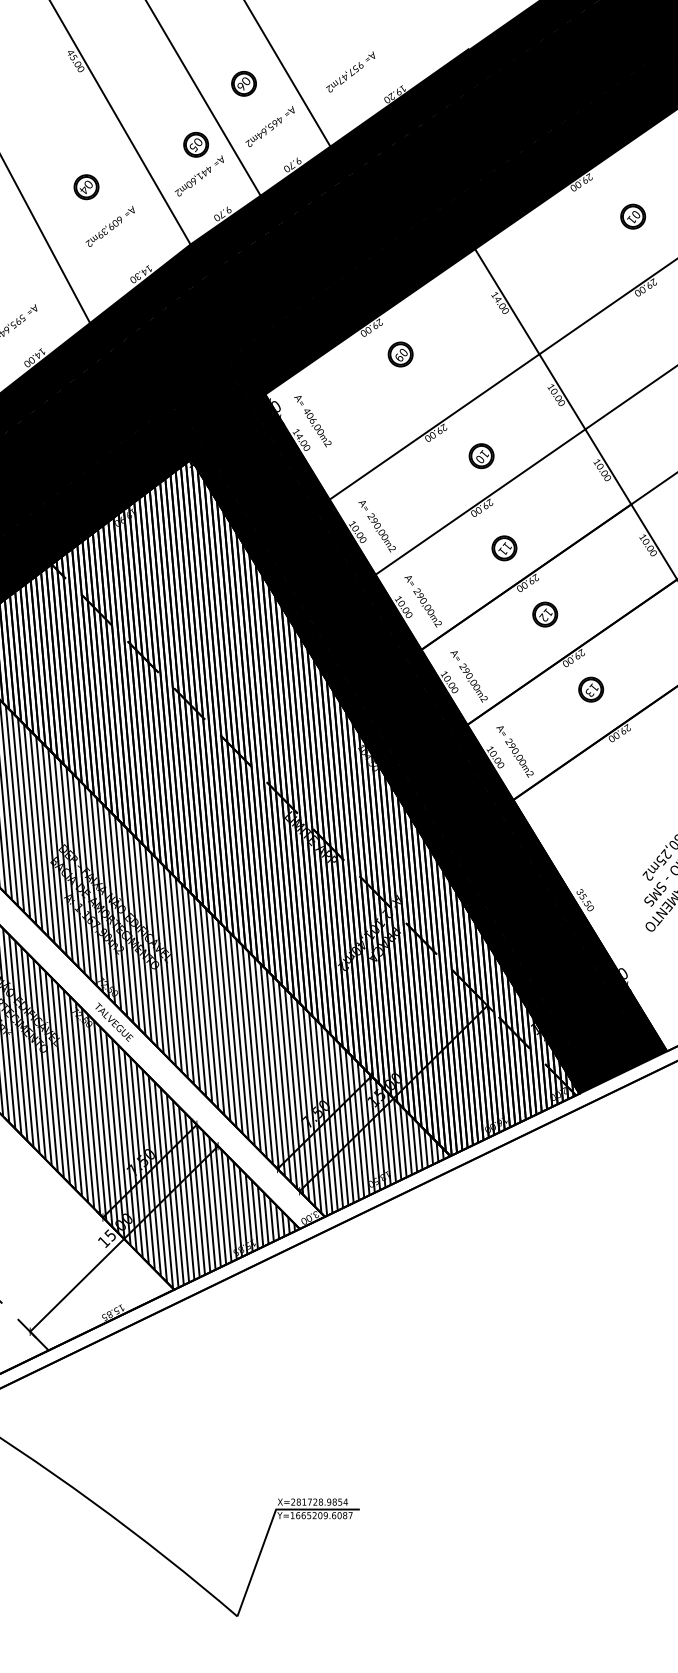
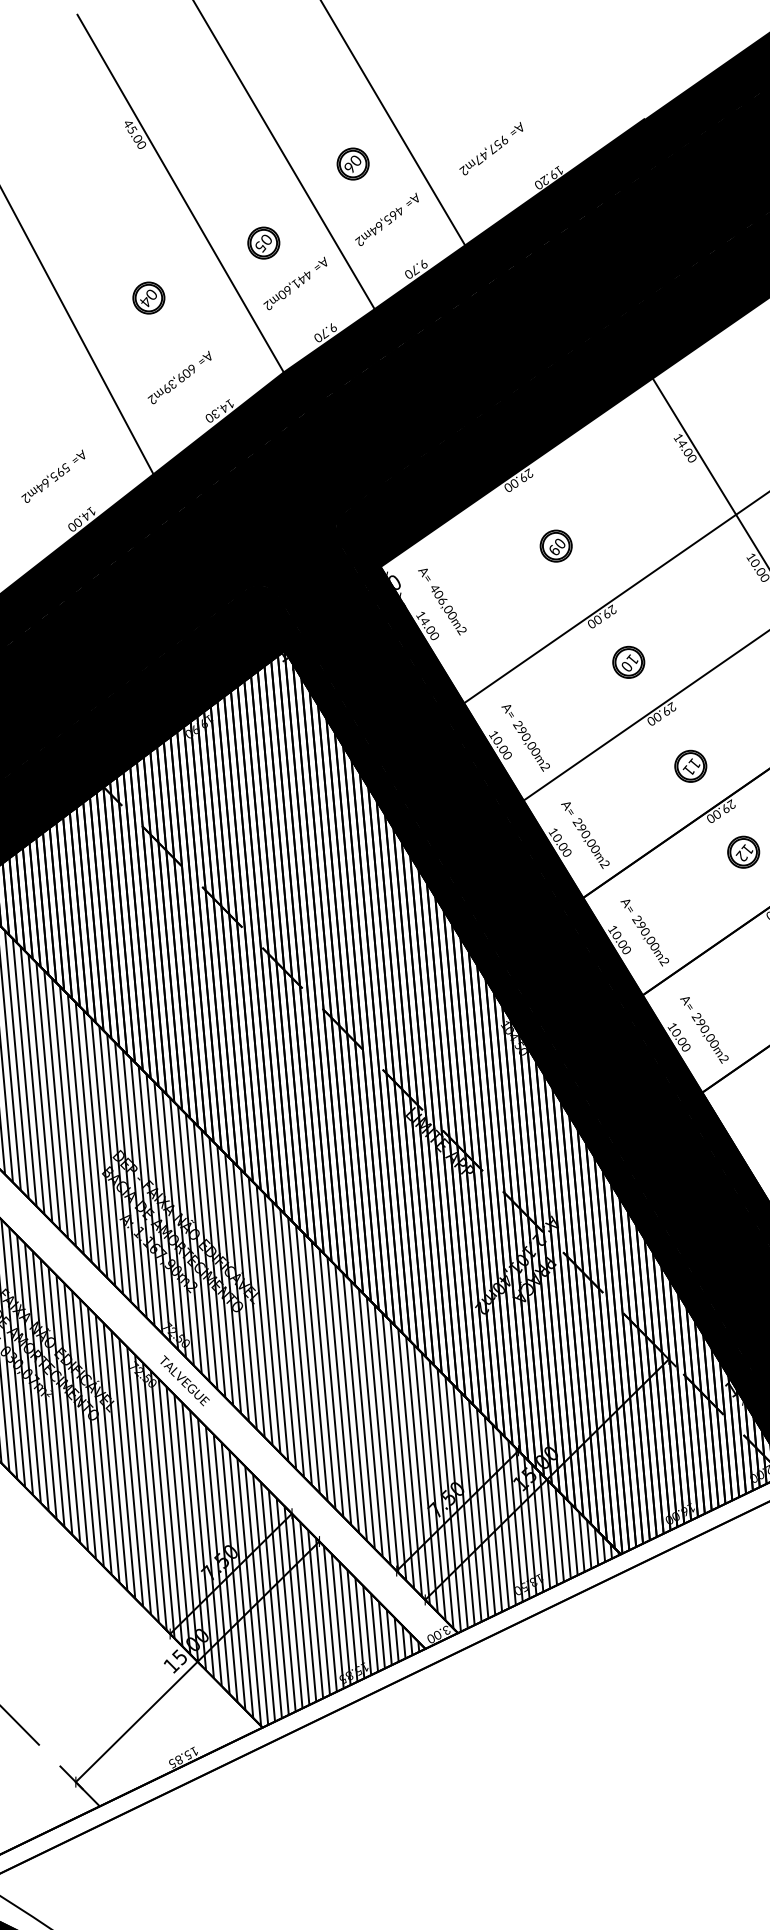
part: (195, 144) -> (262, 242), moved
text: (109, 226) -> (178, 377), moved
part: (400, 354) -> (555, 546), moved
part: (481, 456) -> (628, 662), moved

